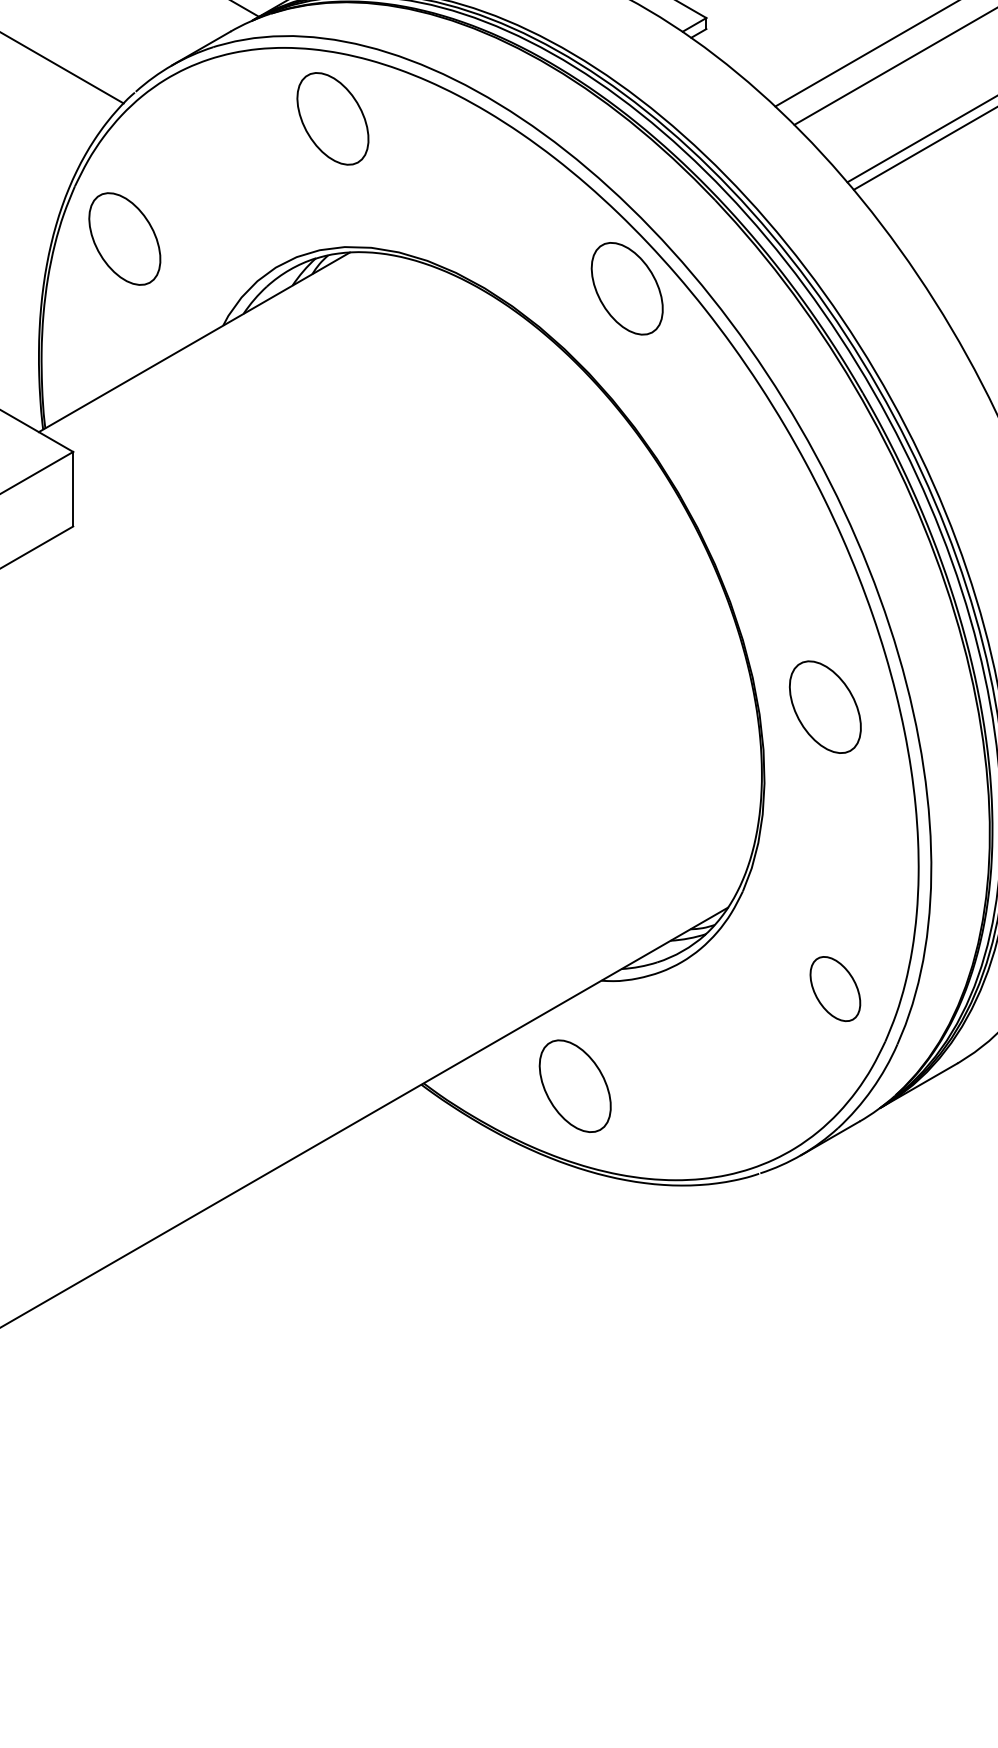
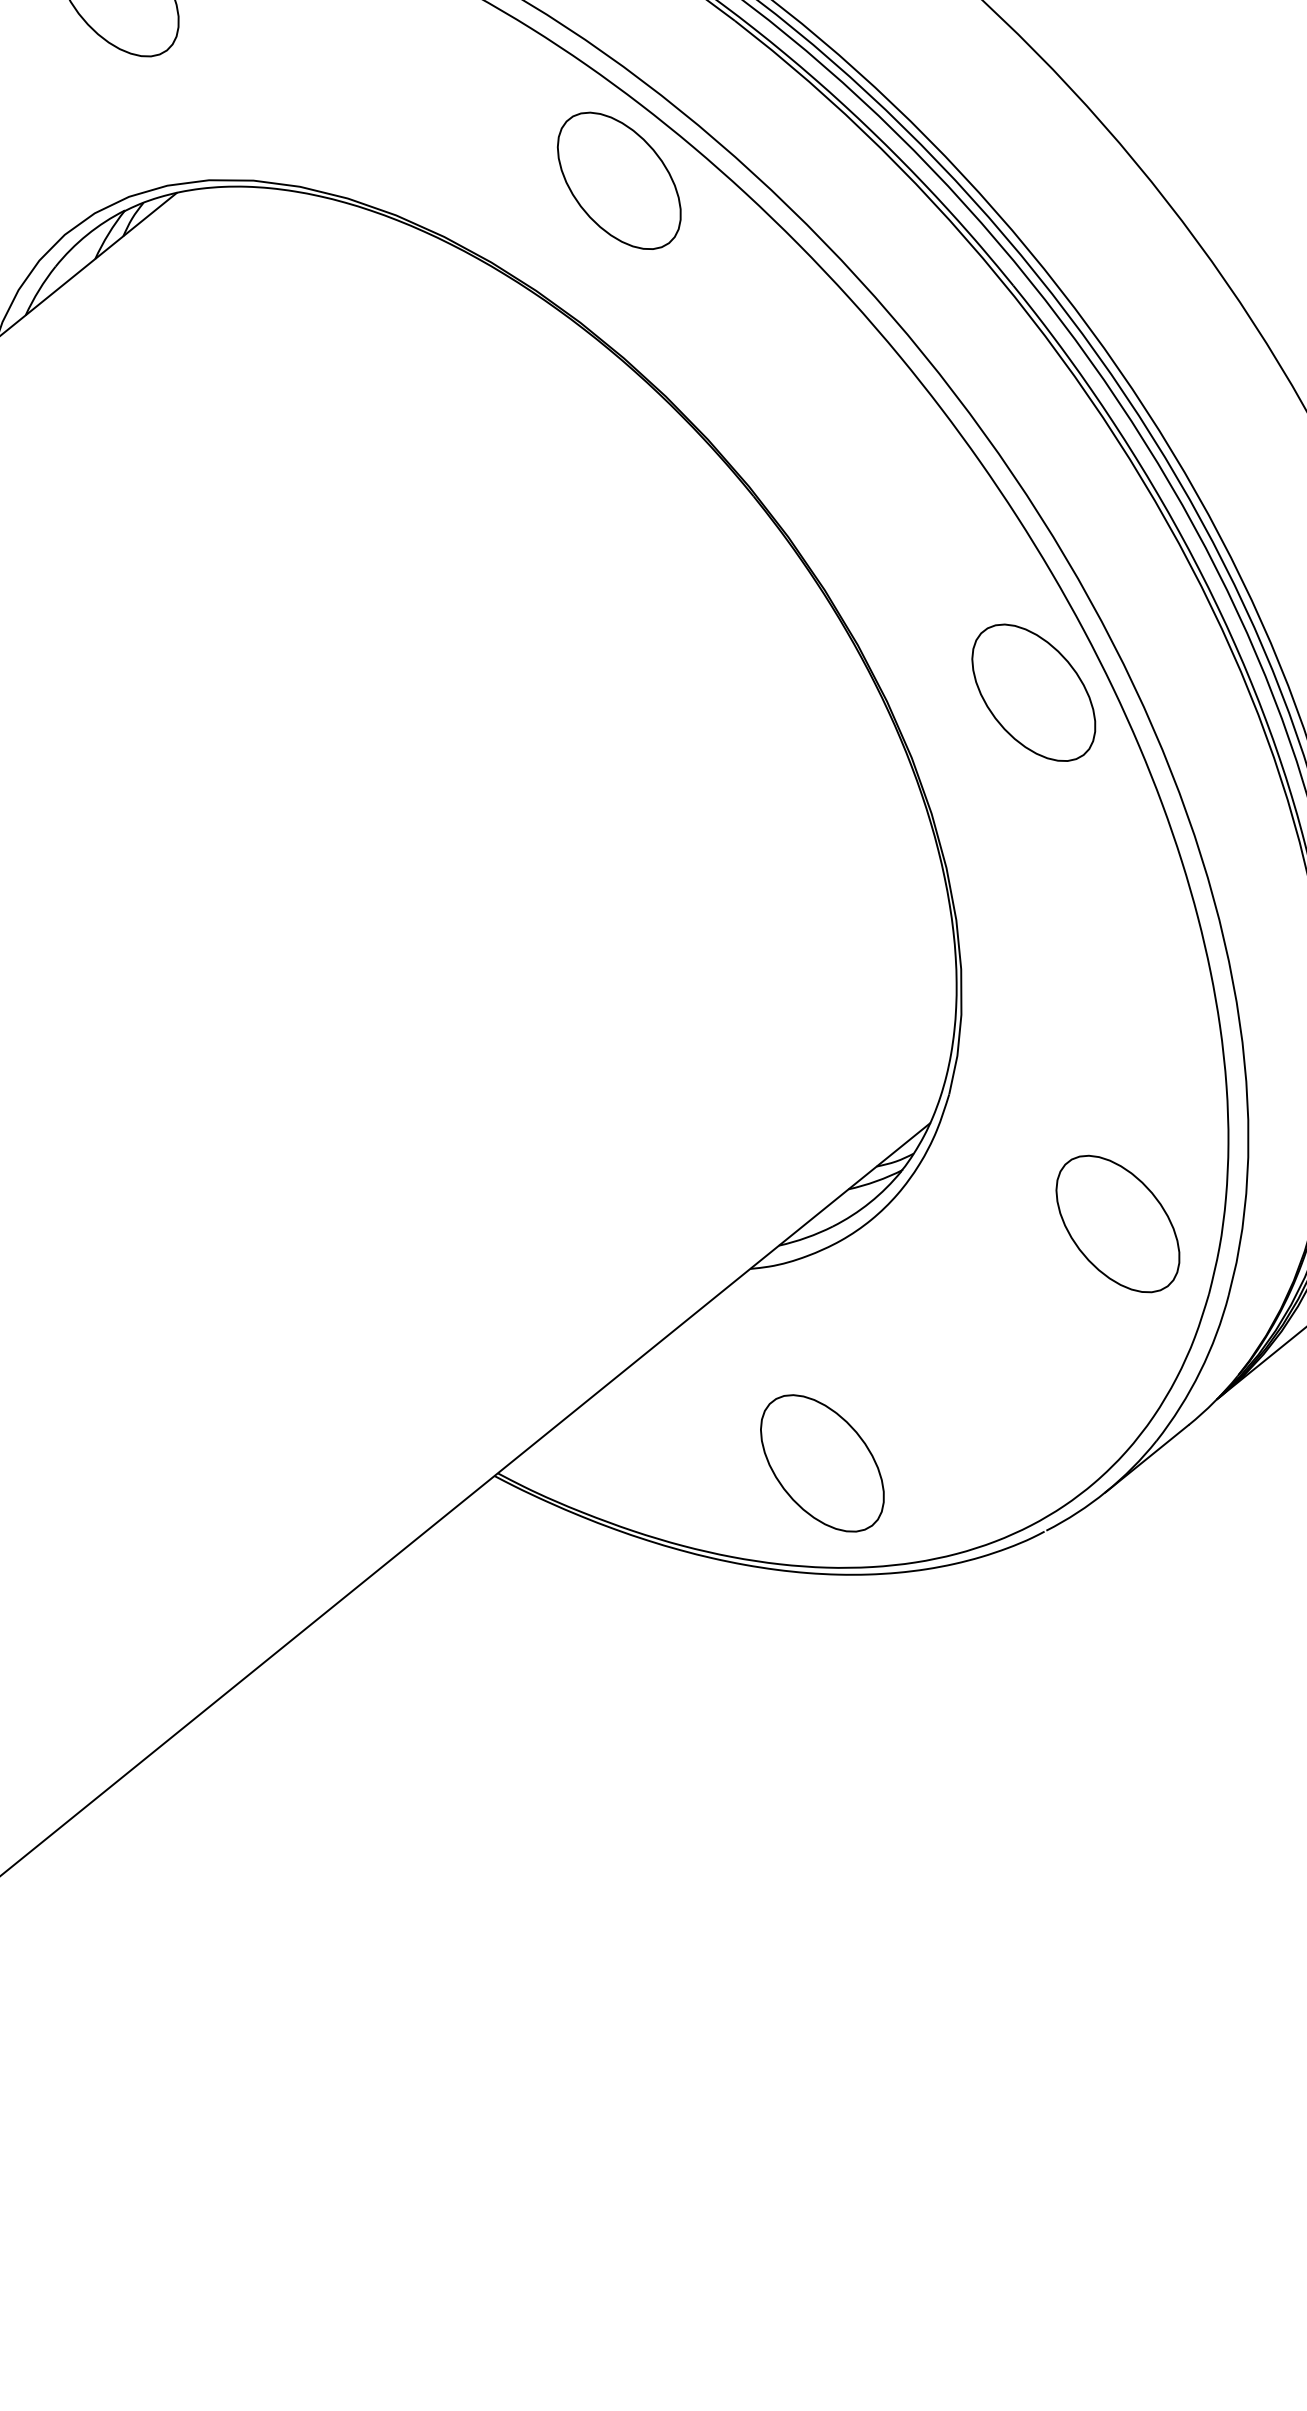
part: (825, 706) -> (1033, 691), moved
part: (835, 988) -> (1118, 1223), size x1.43
part: (574, 1085) -> (821, 1462), moved

